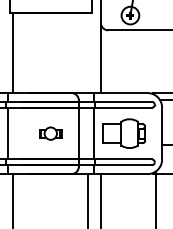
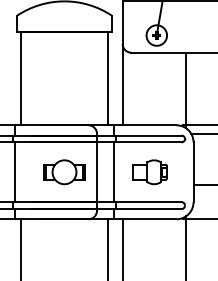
line: (87, 52) -> (107, 78), added
line: (155, 63) -> (185, 90), added
part: (124, 132) -> (149, 171), size x0.71
part: (50, 133) -> (64, 172), size x1.67

